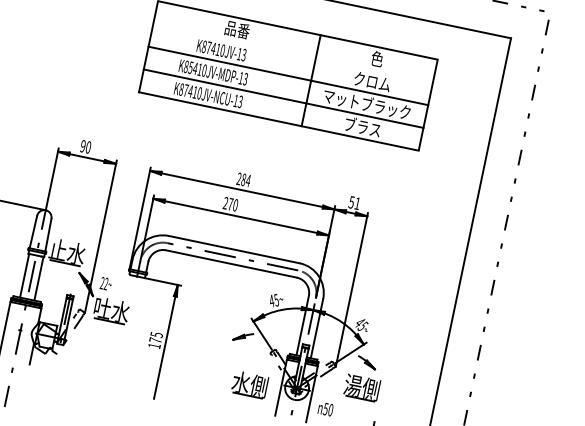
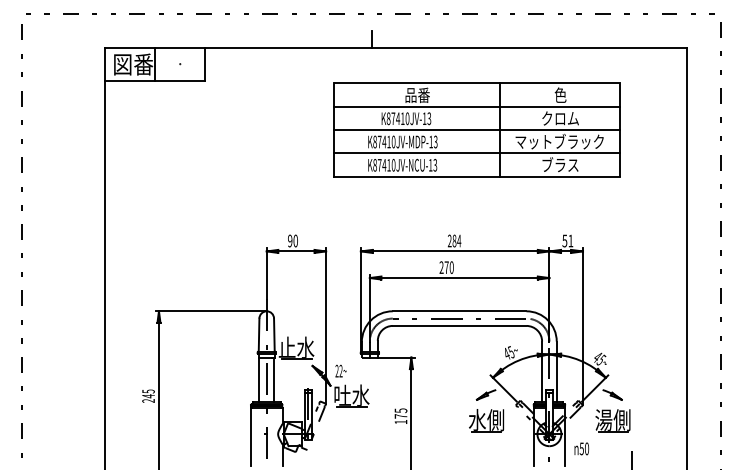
line: (292, 52) -> (476, 106), added
text: (190, 68) -> (379, 142), K85410JV-MDP-13 -> K87410JV-MDP-13
part: (249, 384) -> (486, 420), moved

